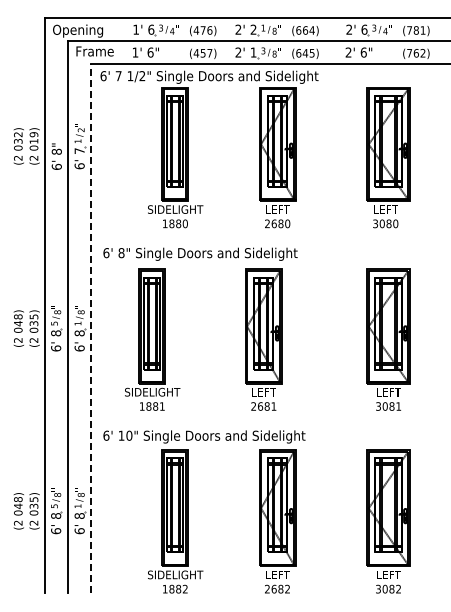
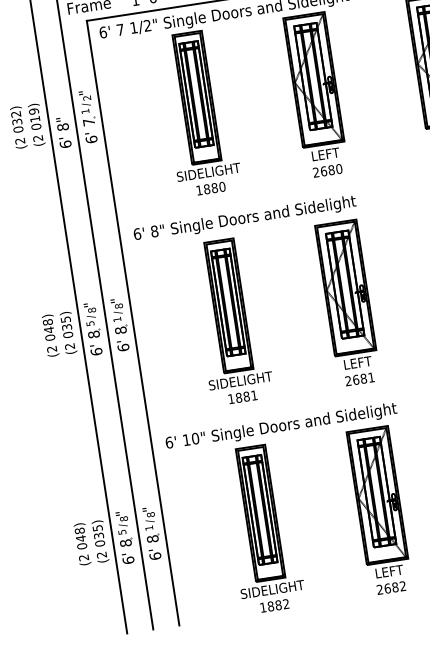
line: (91, 328) -> (133, 322), dashed -> solid
part: (152, 339) -> (231, 320), moved
part: (263, 339) -> (347, 302), moved

